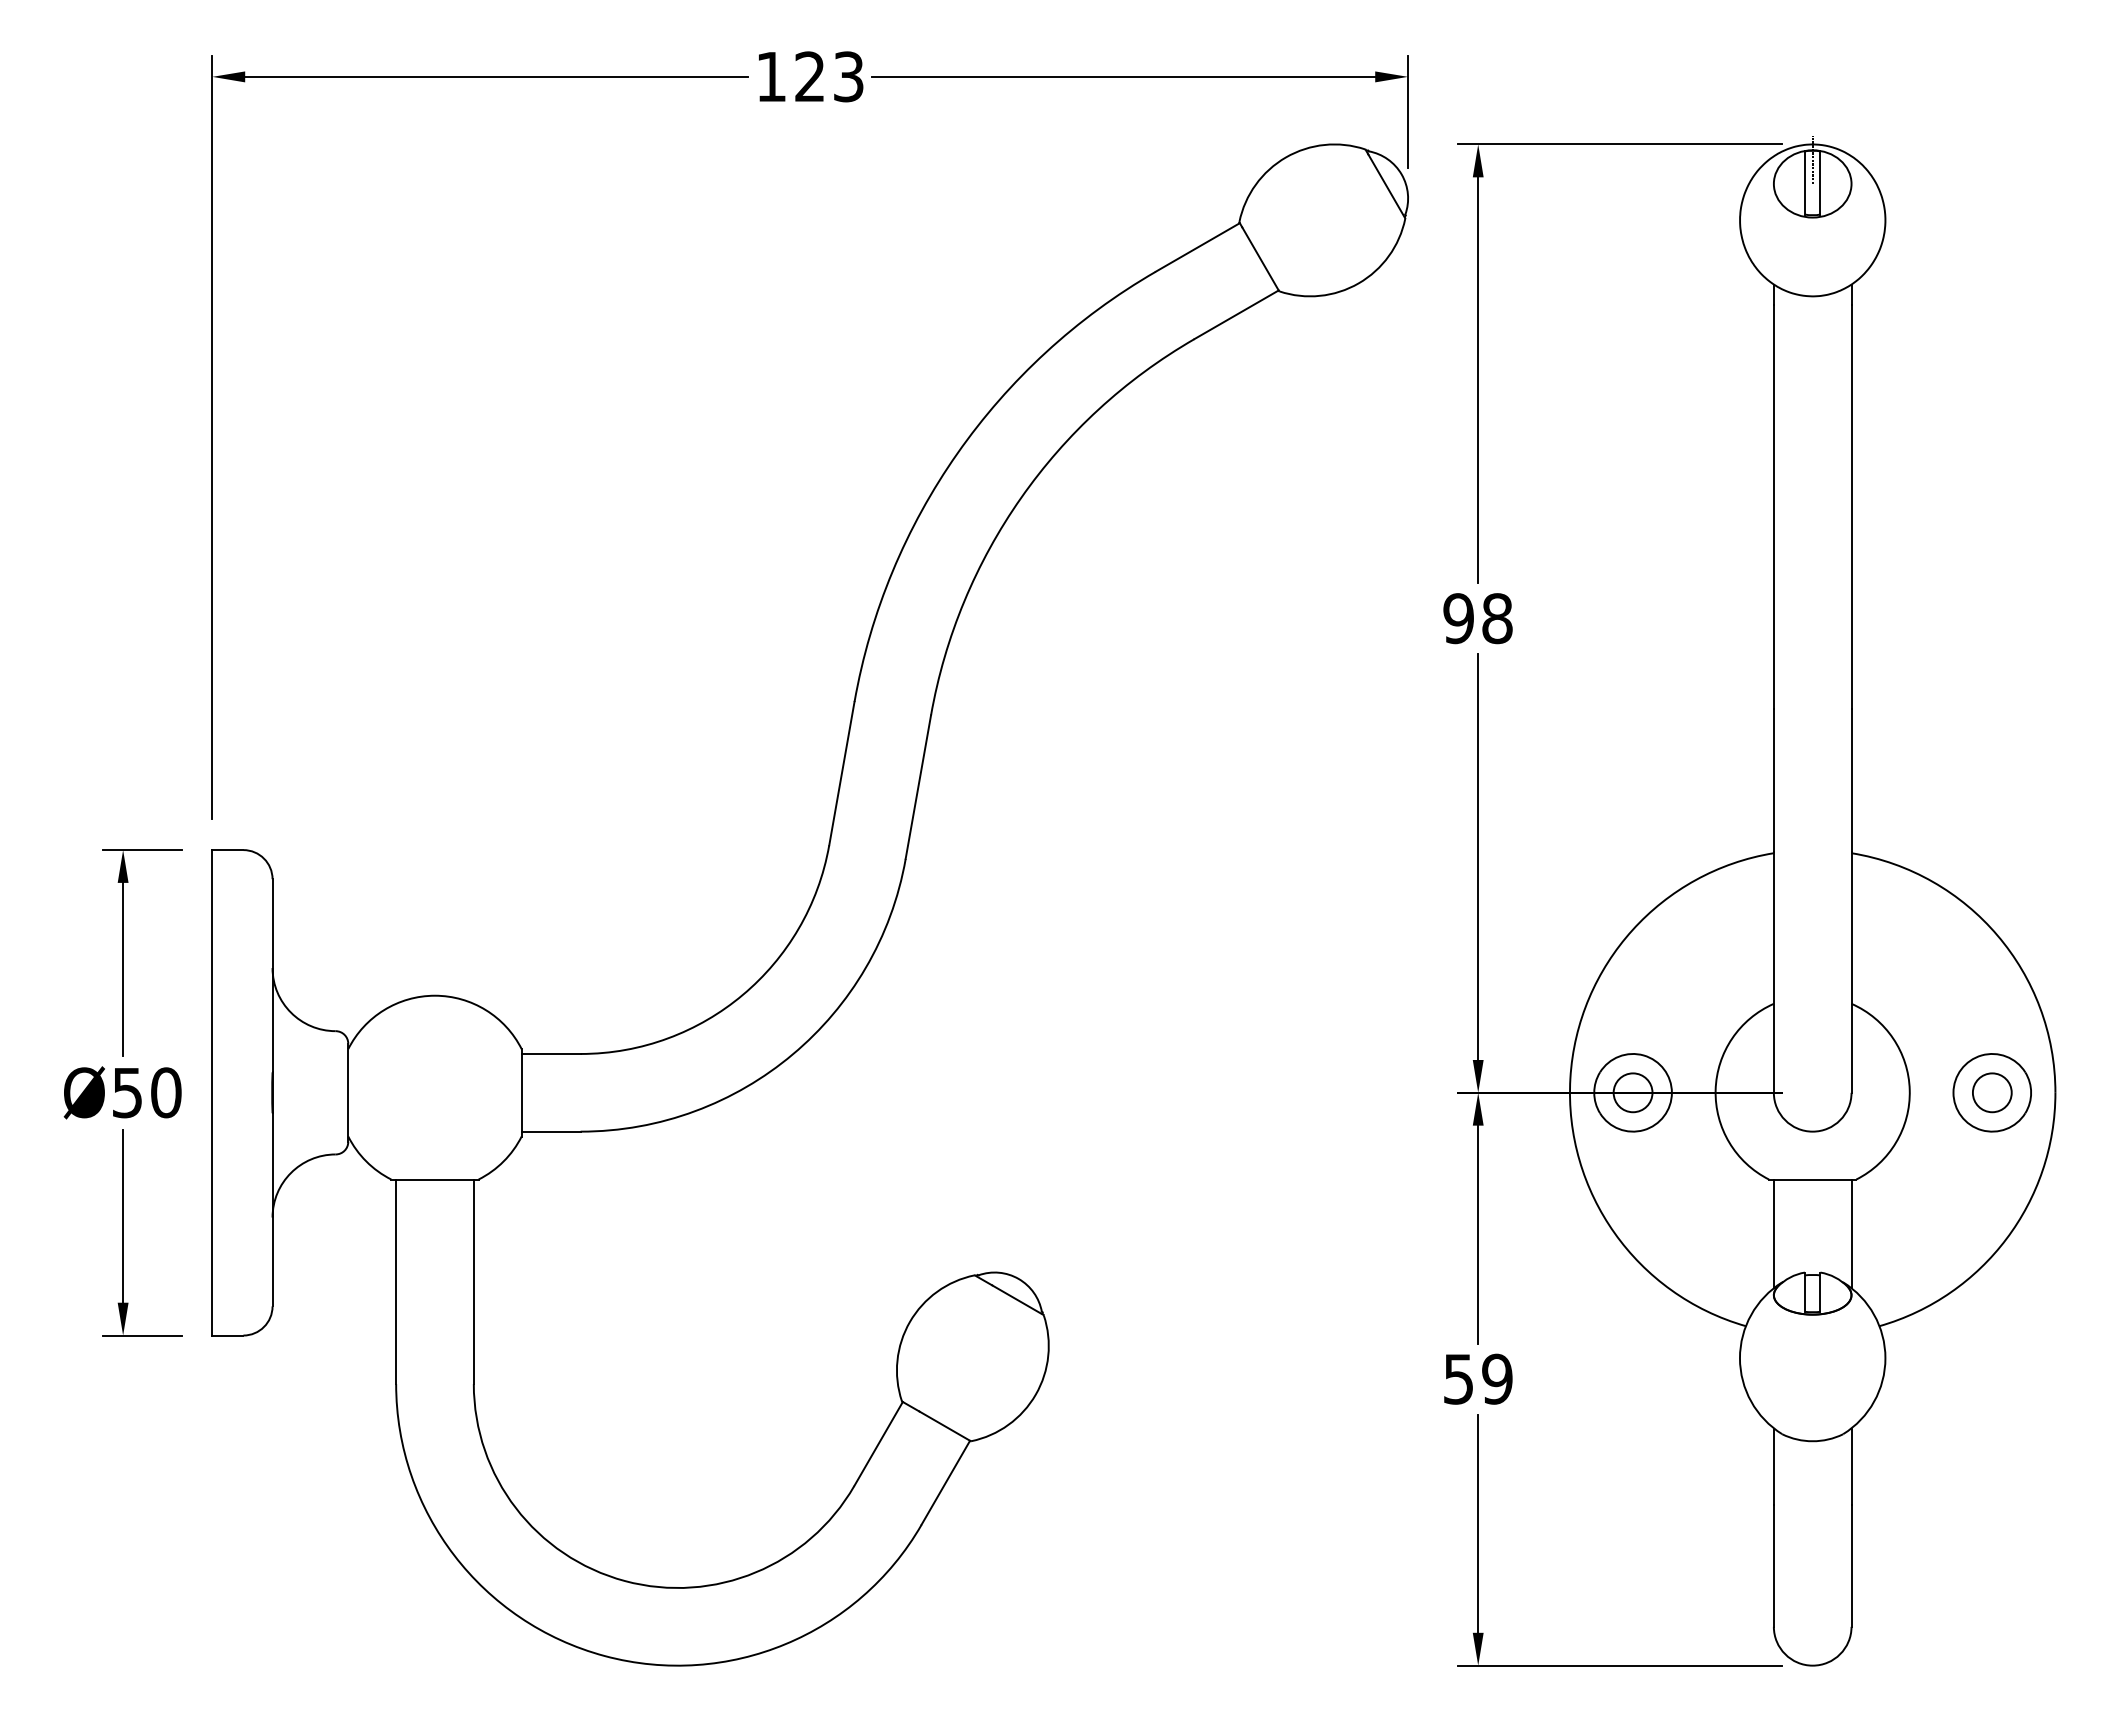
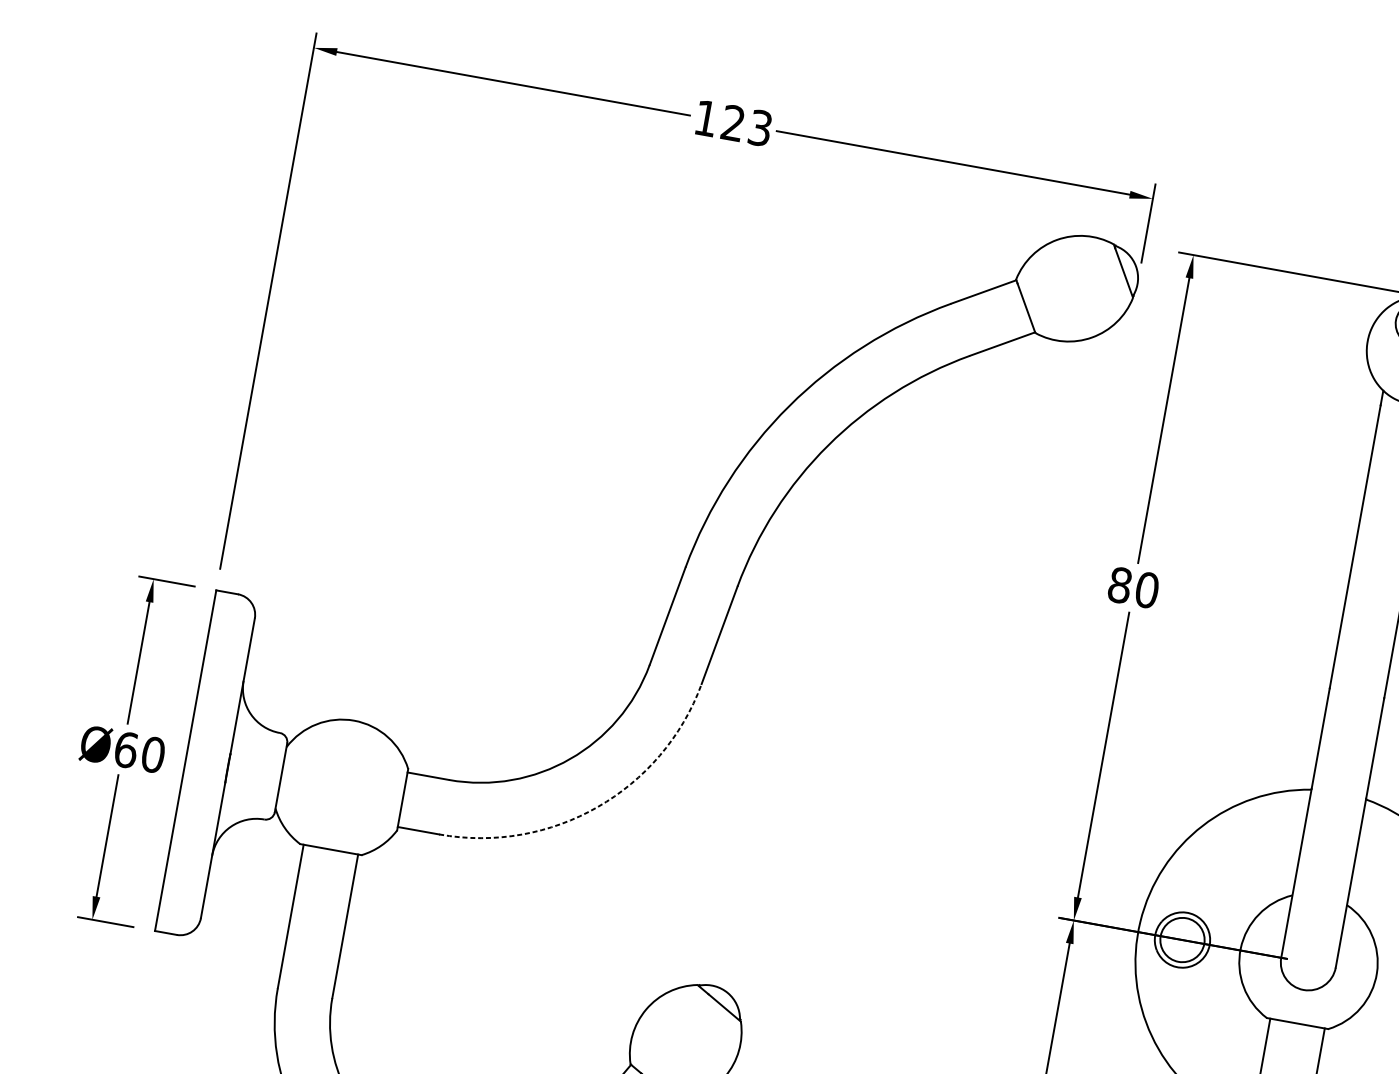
text: (1477, 618) -> (1133, 587), 98 -> 80
arc: (792, 1054) -> (597, 807), solid -> dashed
text: (127, 1092) -> (126, 749), Ø50 -> Ø60
circle: (1632, 1092) -> (1182, 939), size x1.6

